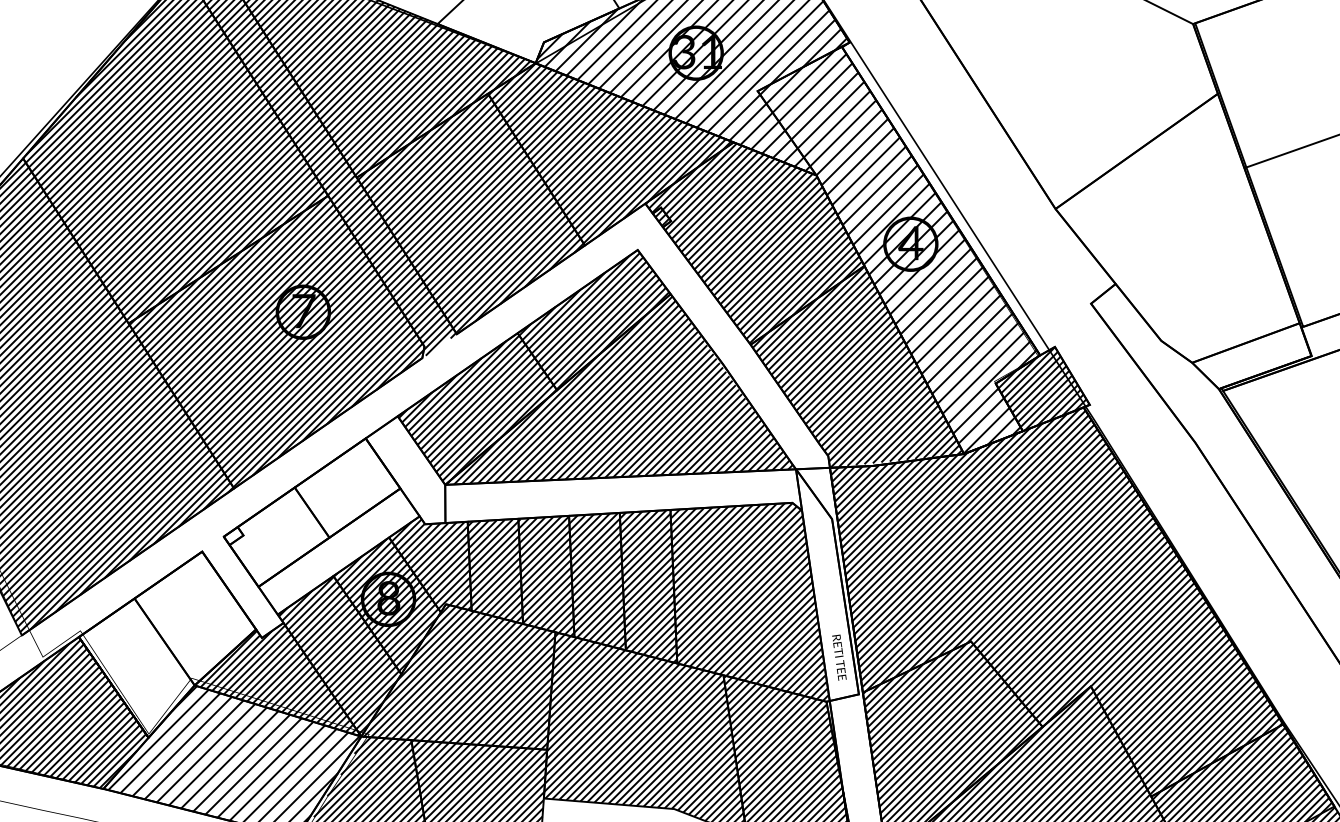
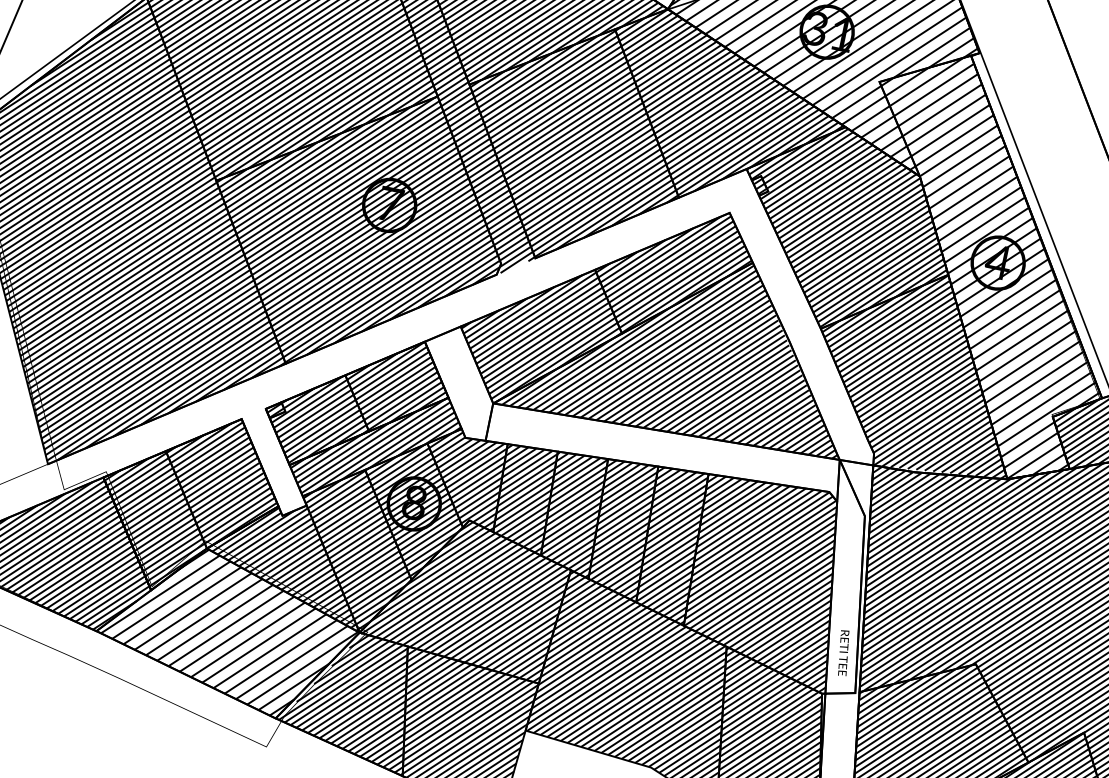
hatch: (322, 524) -> (364, 417), added
hatch: (166, 644) -> (187, 502), added

